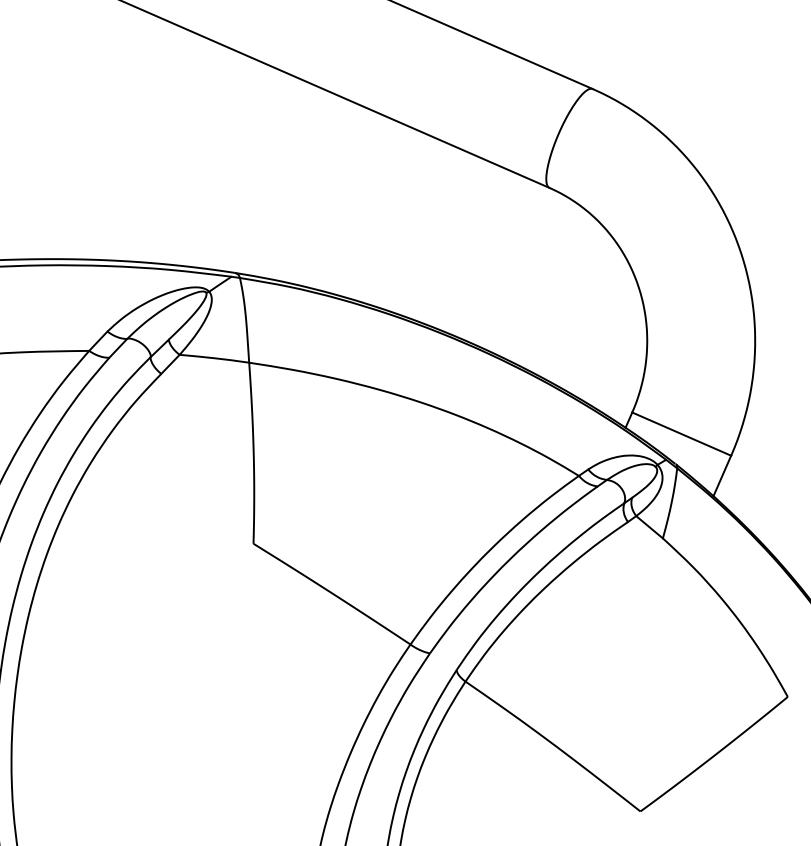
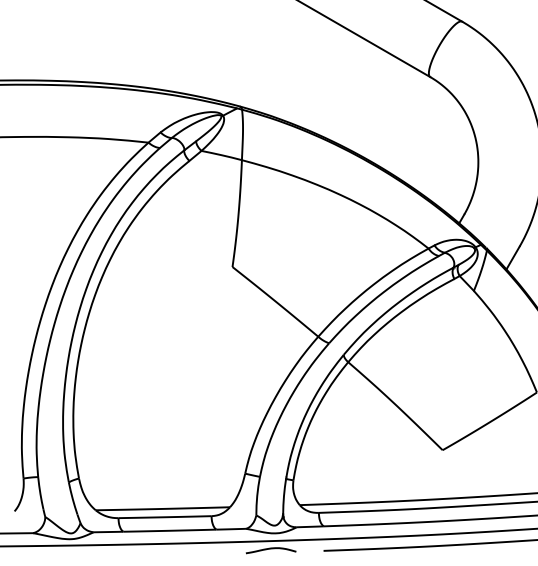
line: (681, 433) -> (491, 230), removed

